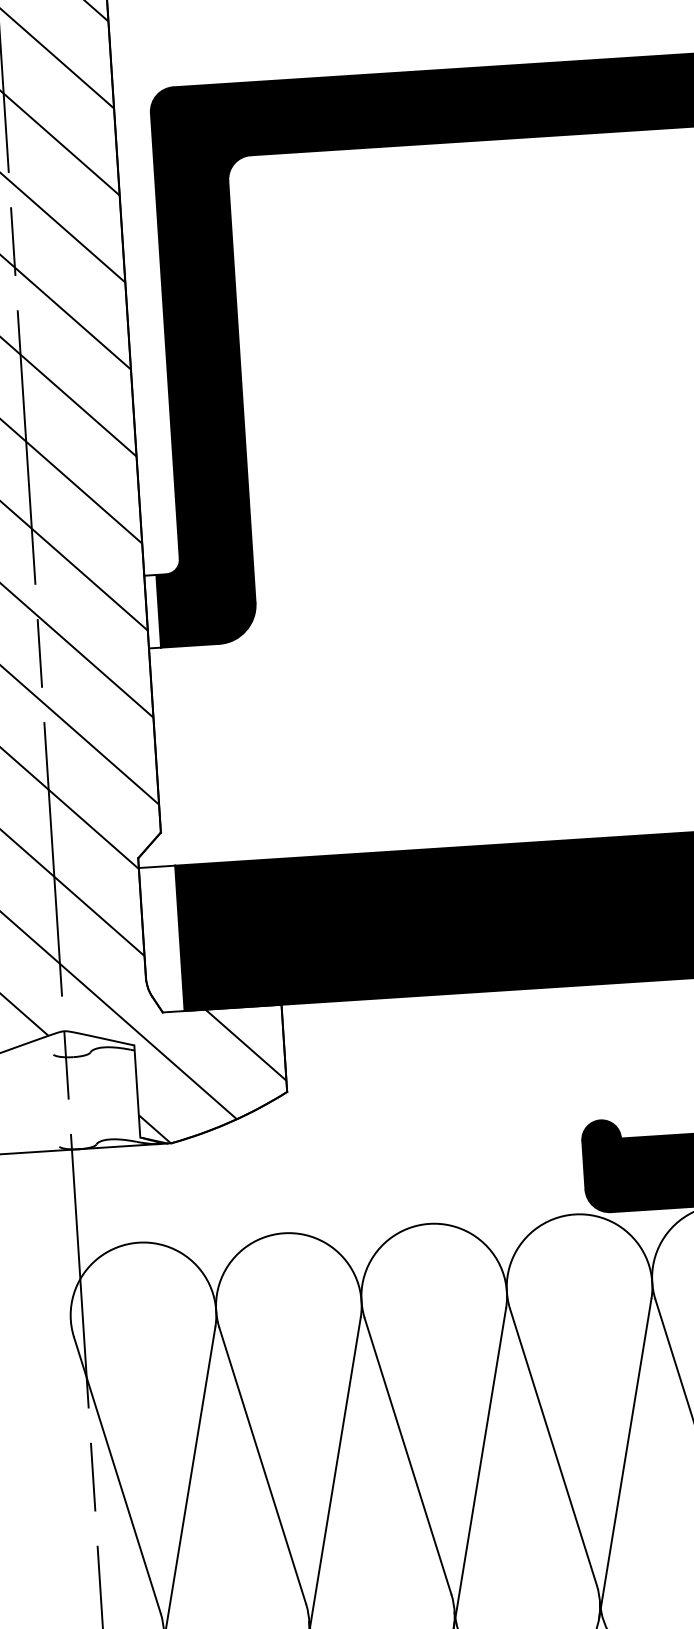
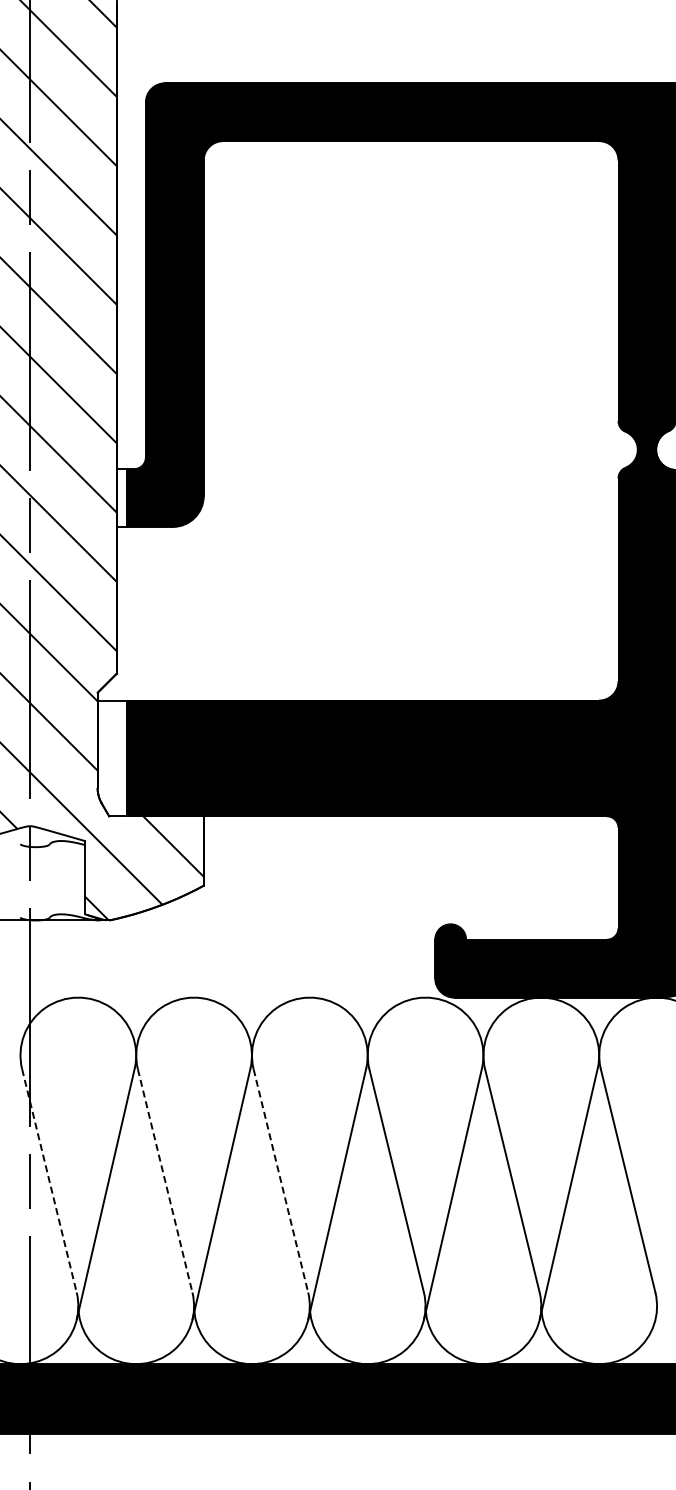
line: (407, 1455) -> (280, 1180), solid -> dashed
line: (263, 1465) -> (165, 1180), solid -> dashed
line: (117, 1474) -> (49, 1180), solid -> dashed

